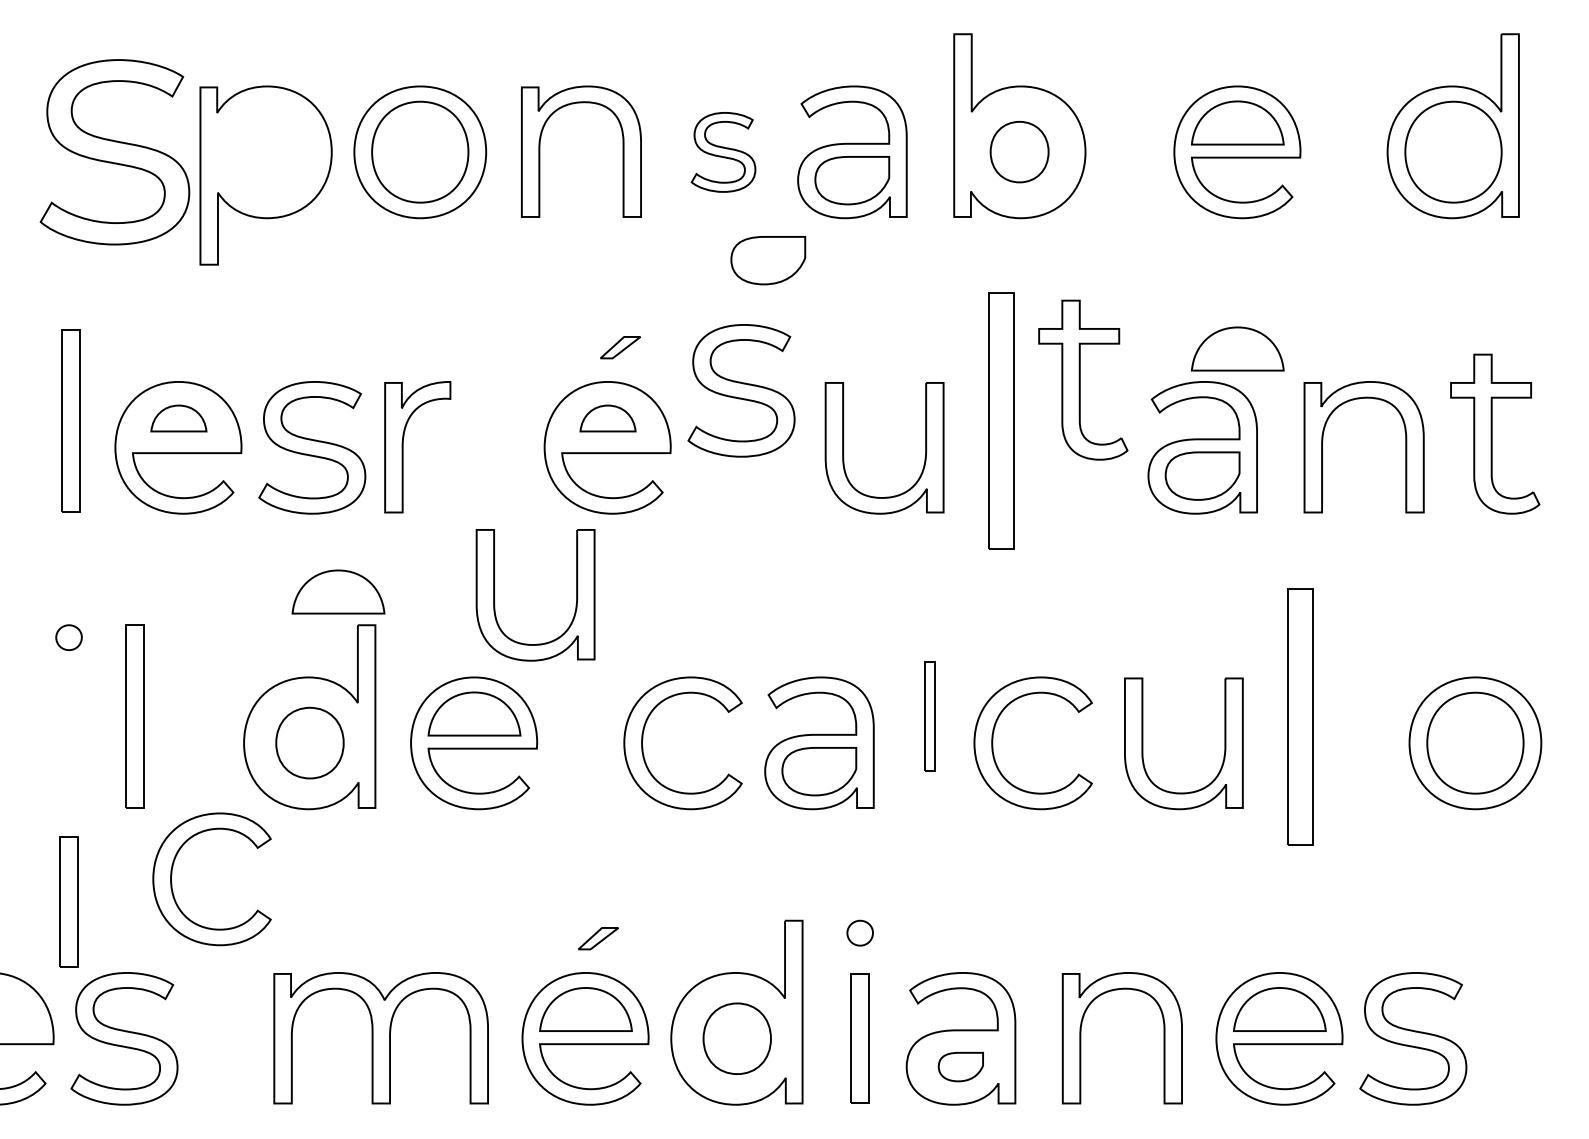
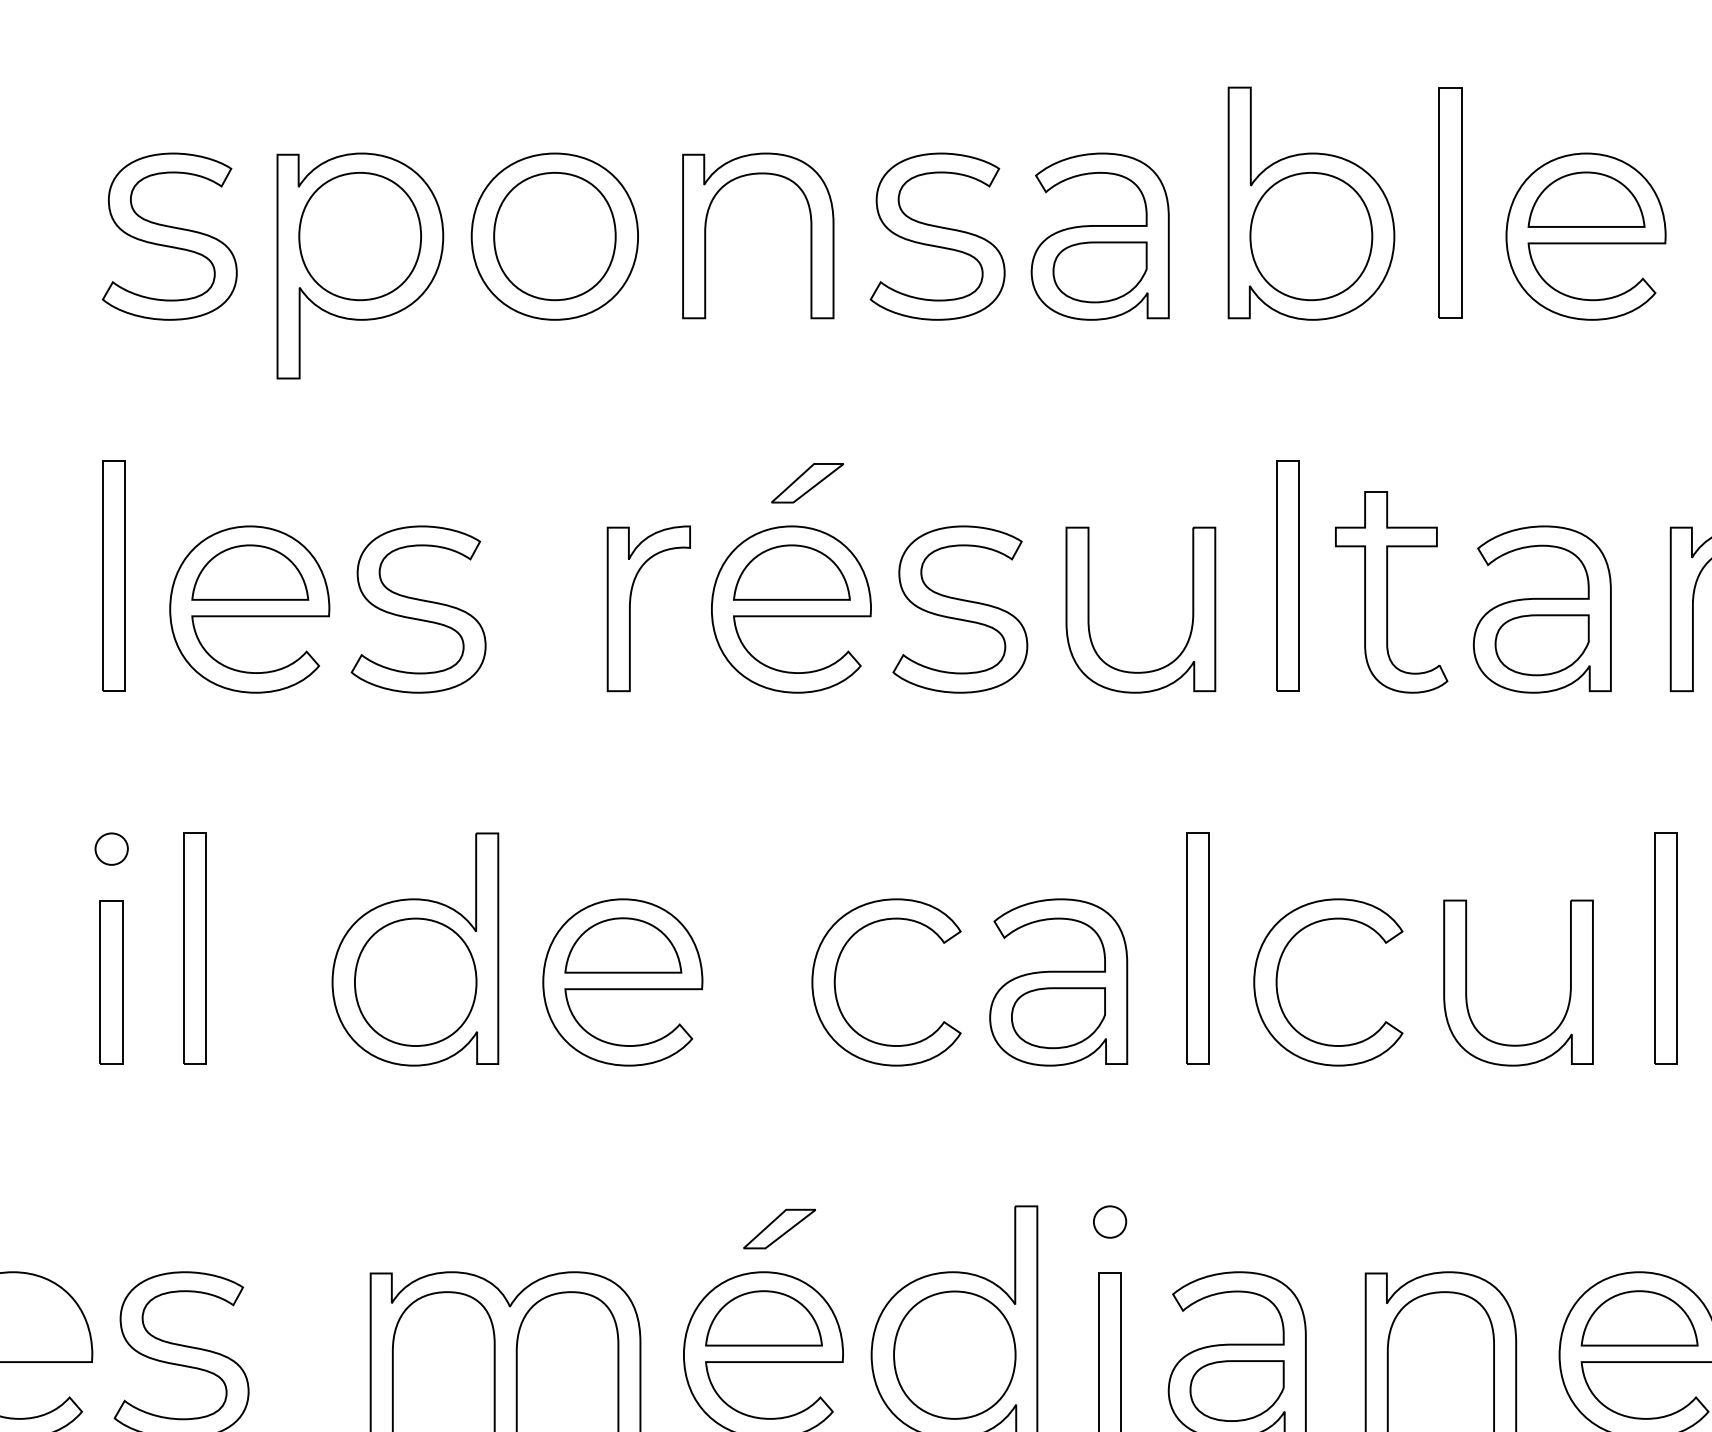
part: (1129, 125) -> (1449, 202), added
part: (265, 151) -> (359, 235), added
part: (1019, 151) -> (1311, 235), size x1.67
part: (115, 152) -> (170, 236), size x0.71
part: (723, 152) -> (937, 236), size x1.67
part: (768, 260) -> (994, 373), removed
part: (620, 347) -> (807, 482), size x1.43
part: (1237, 348) -> (1586, 484), removed
part: (1083, 379) -> (1391, 591), moved
part: (741, 390) -> (960, 609), moved
part: (178, 418) -> (249, 572), size x1.67
part: (607, 418) -> (791, 572), size x1.67
part: (1001, 420) -> (1288, 575), size x0.71
part: (403, 447) -> (630, 609), moved
part: (338, 591) -> (451, 790), removed
part: (494, 595) -> (648, 795), removed
part: (929, 716) -> (1197, 948), size x1.67
part: (1300, 716) -> (1665, 948), size x0.71
part: (309, 742) -> (415, 981), size x1.43
part: (172, 875) -> (242, 1149), removed
part: (68, 901) -> (111, 981), moved
part: (598, 938) -> (779, 1228), size x1.43
part: (737, 1038) -> (955, 1354), size x1.43
part: (960, 1066) -> (1236, 1390), size x1.67

